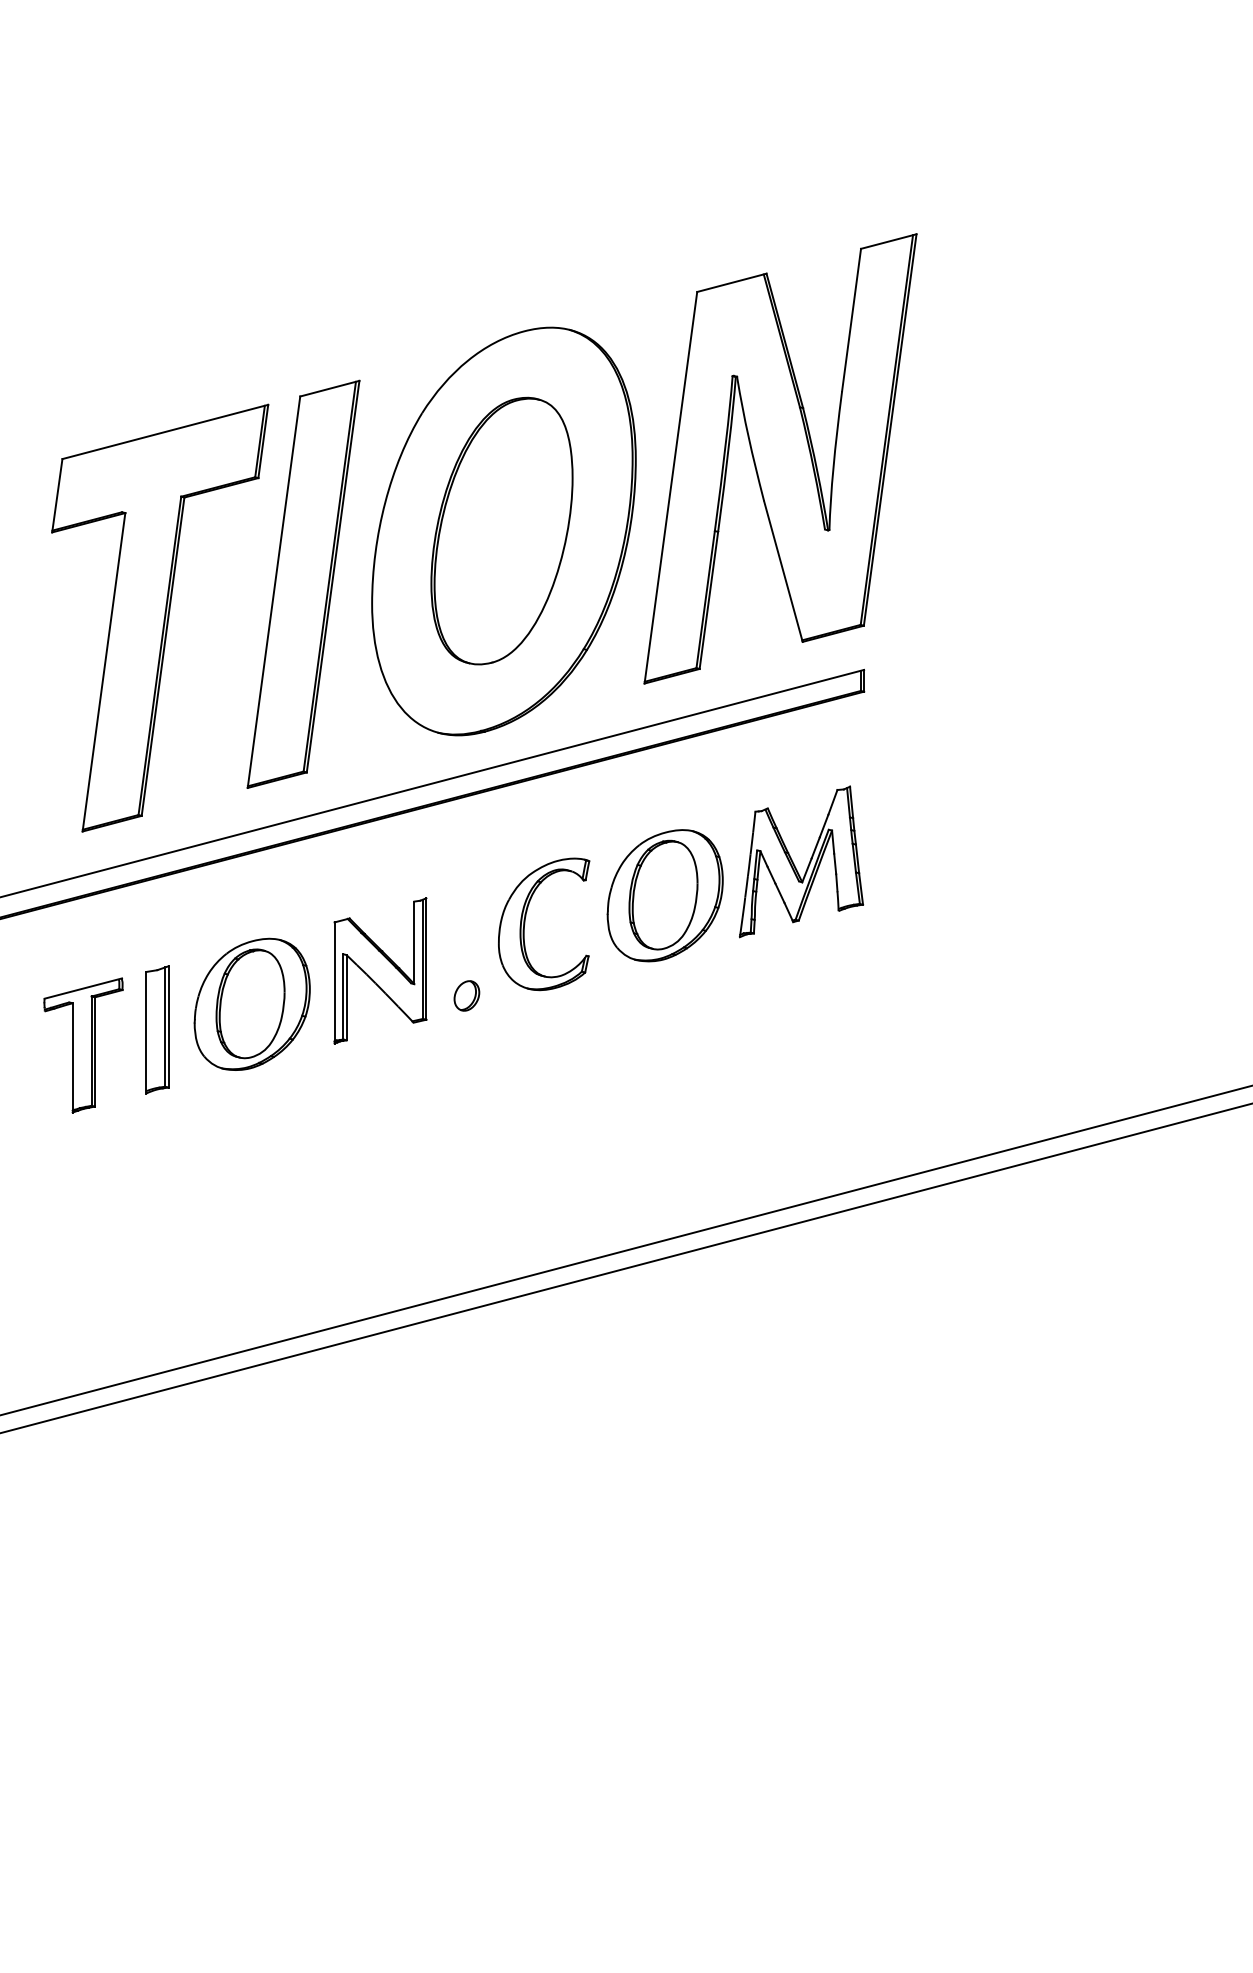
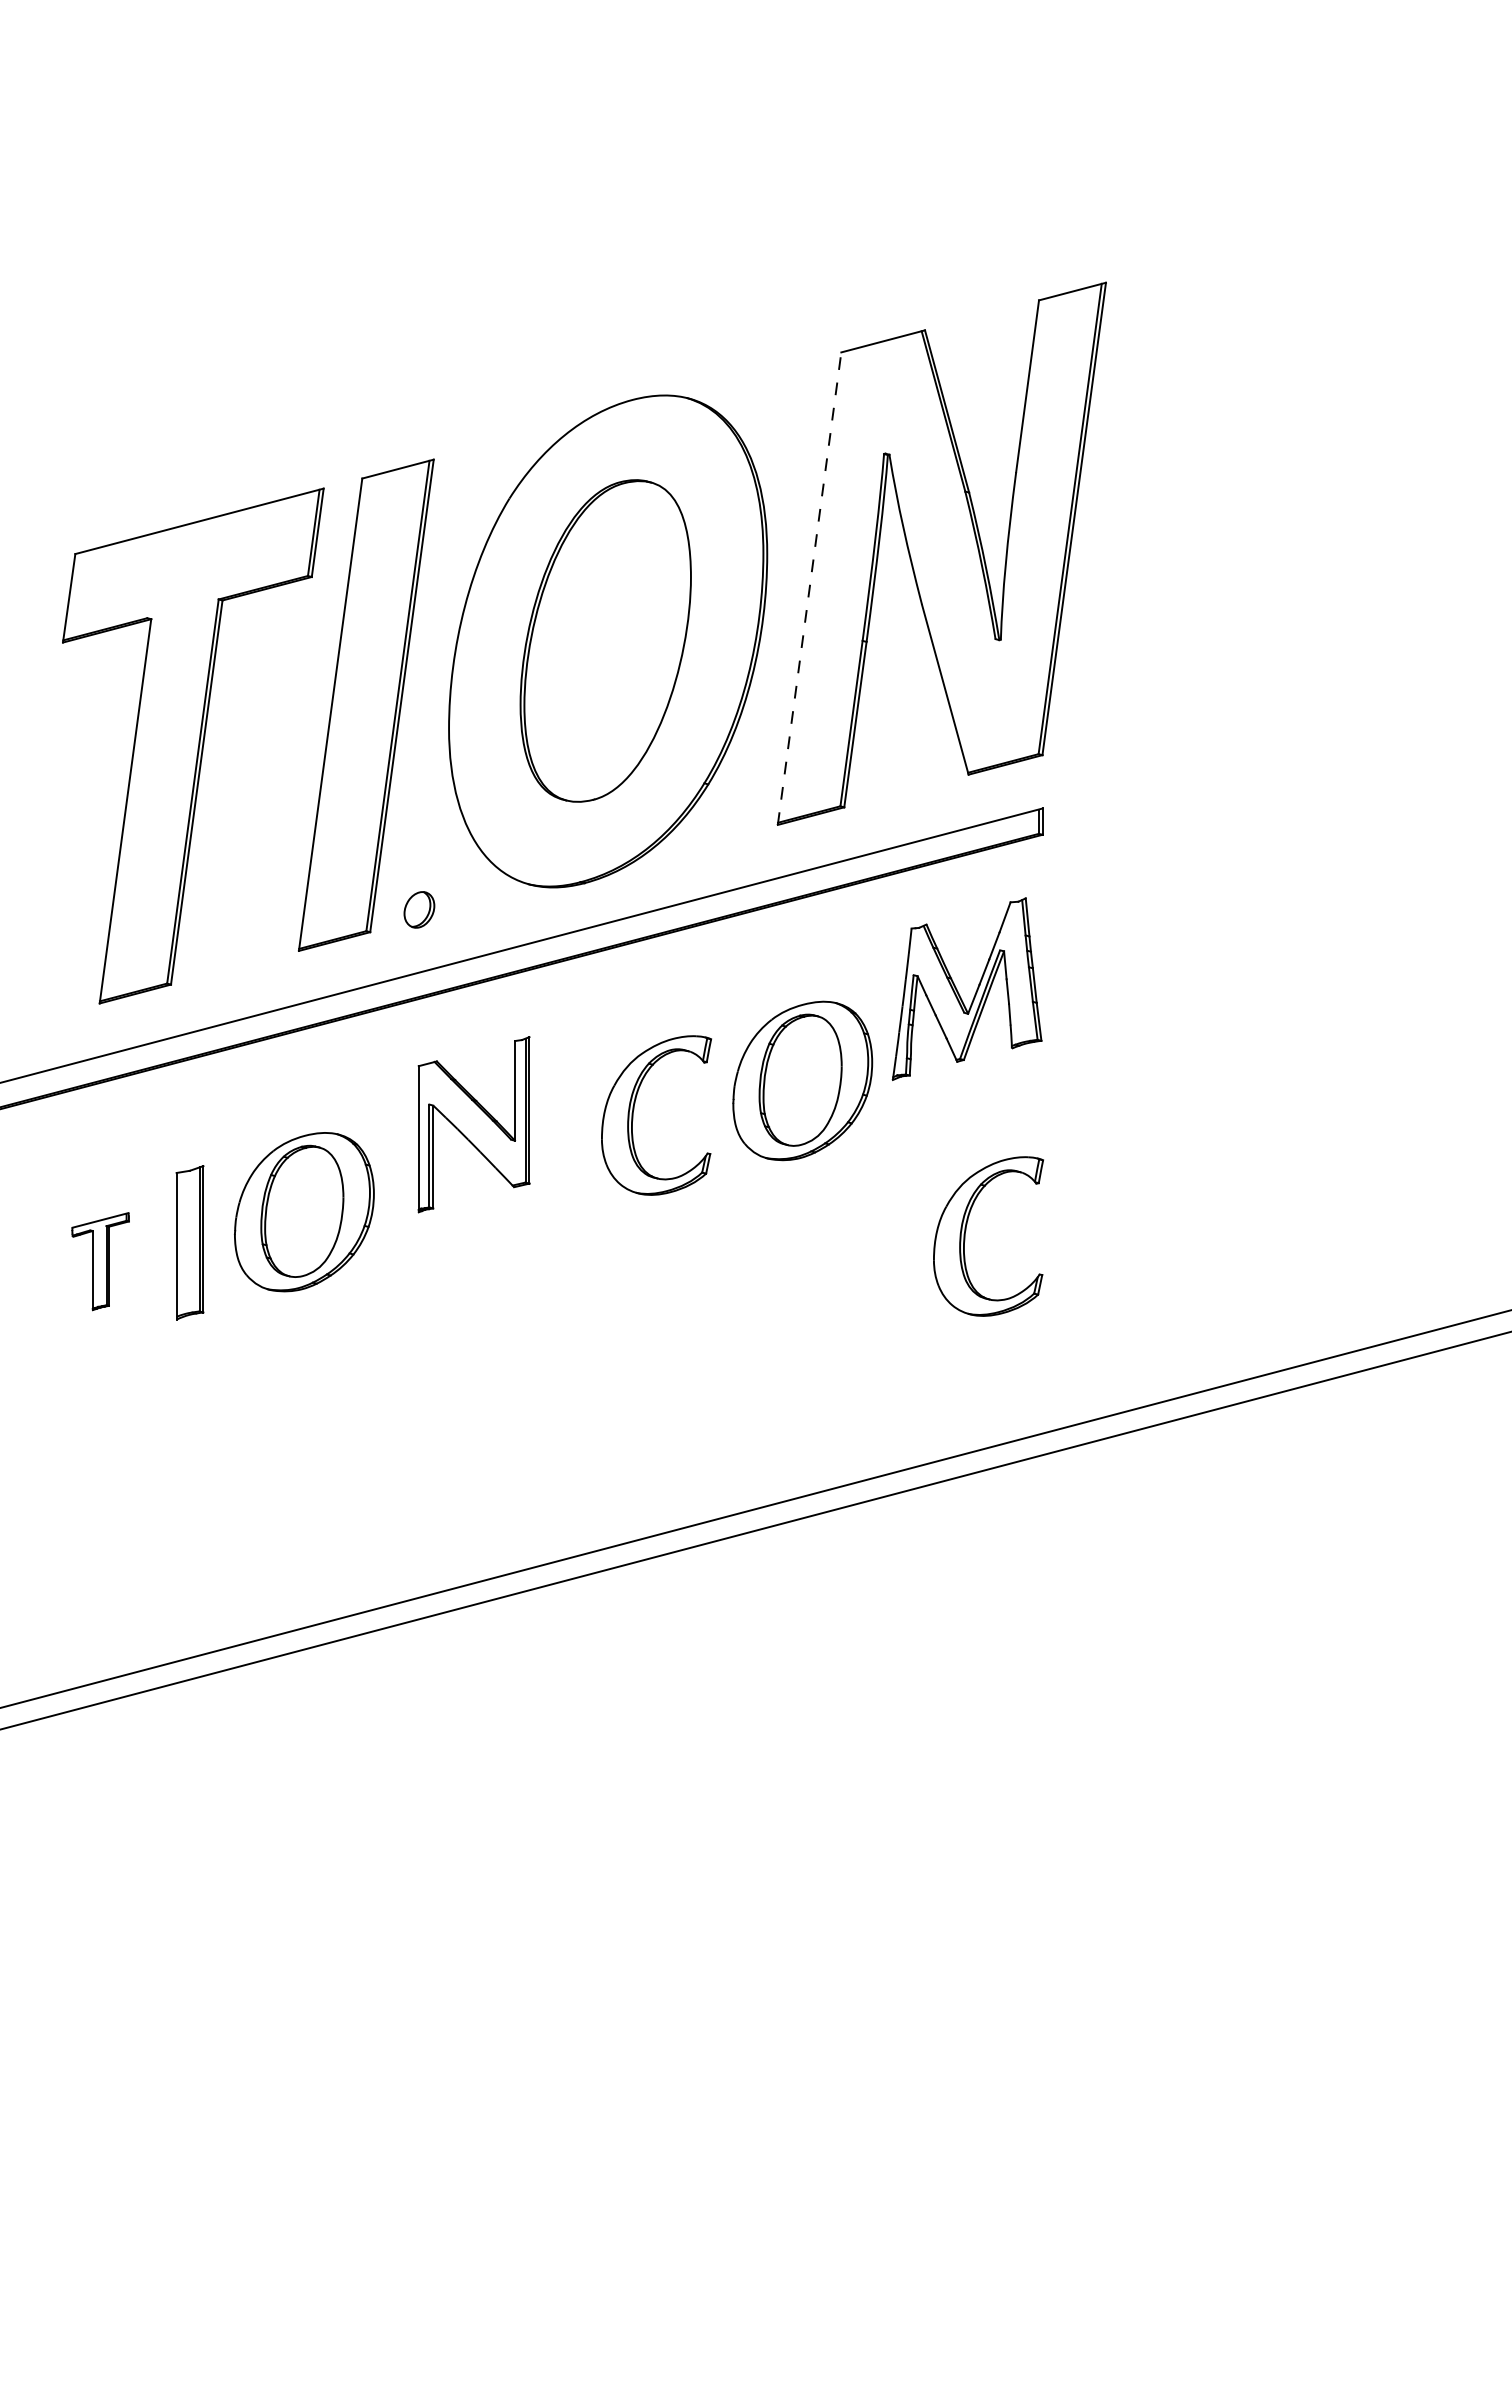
line: (670, 487) -> (809, 588), solid -> dashed
part: (794, 863) -> (958, 991), moved
part: (379, 970) -> (473, 1124), moved
part: (466, 995) -> (419, 909), moved
part: (800, 1019) -> (966, 1230), added
part: (83, 1045) -> (100, 1261), size x0.6

